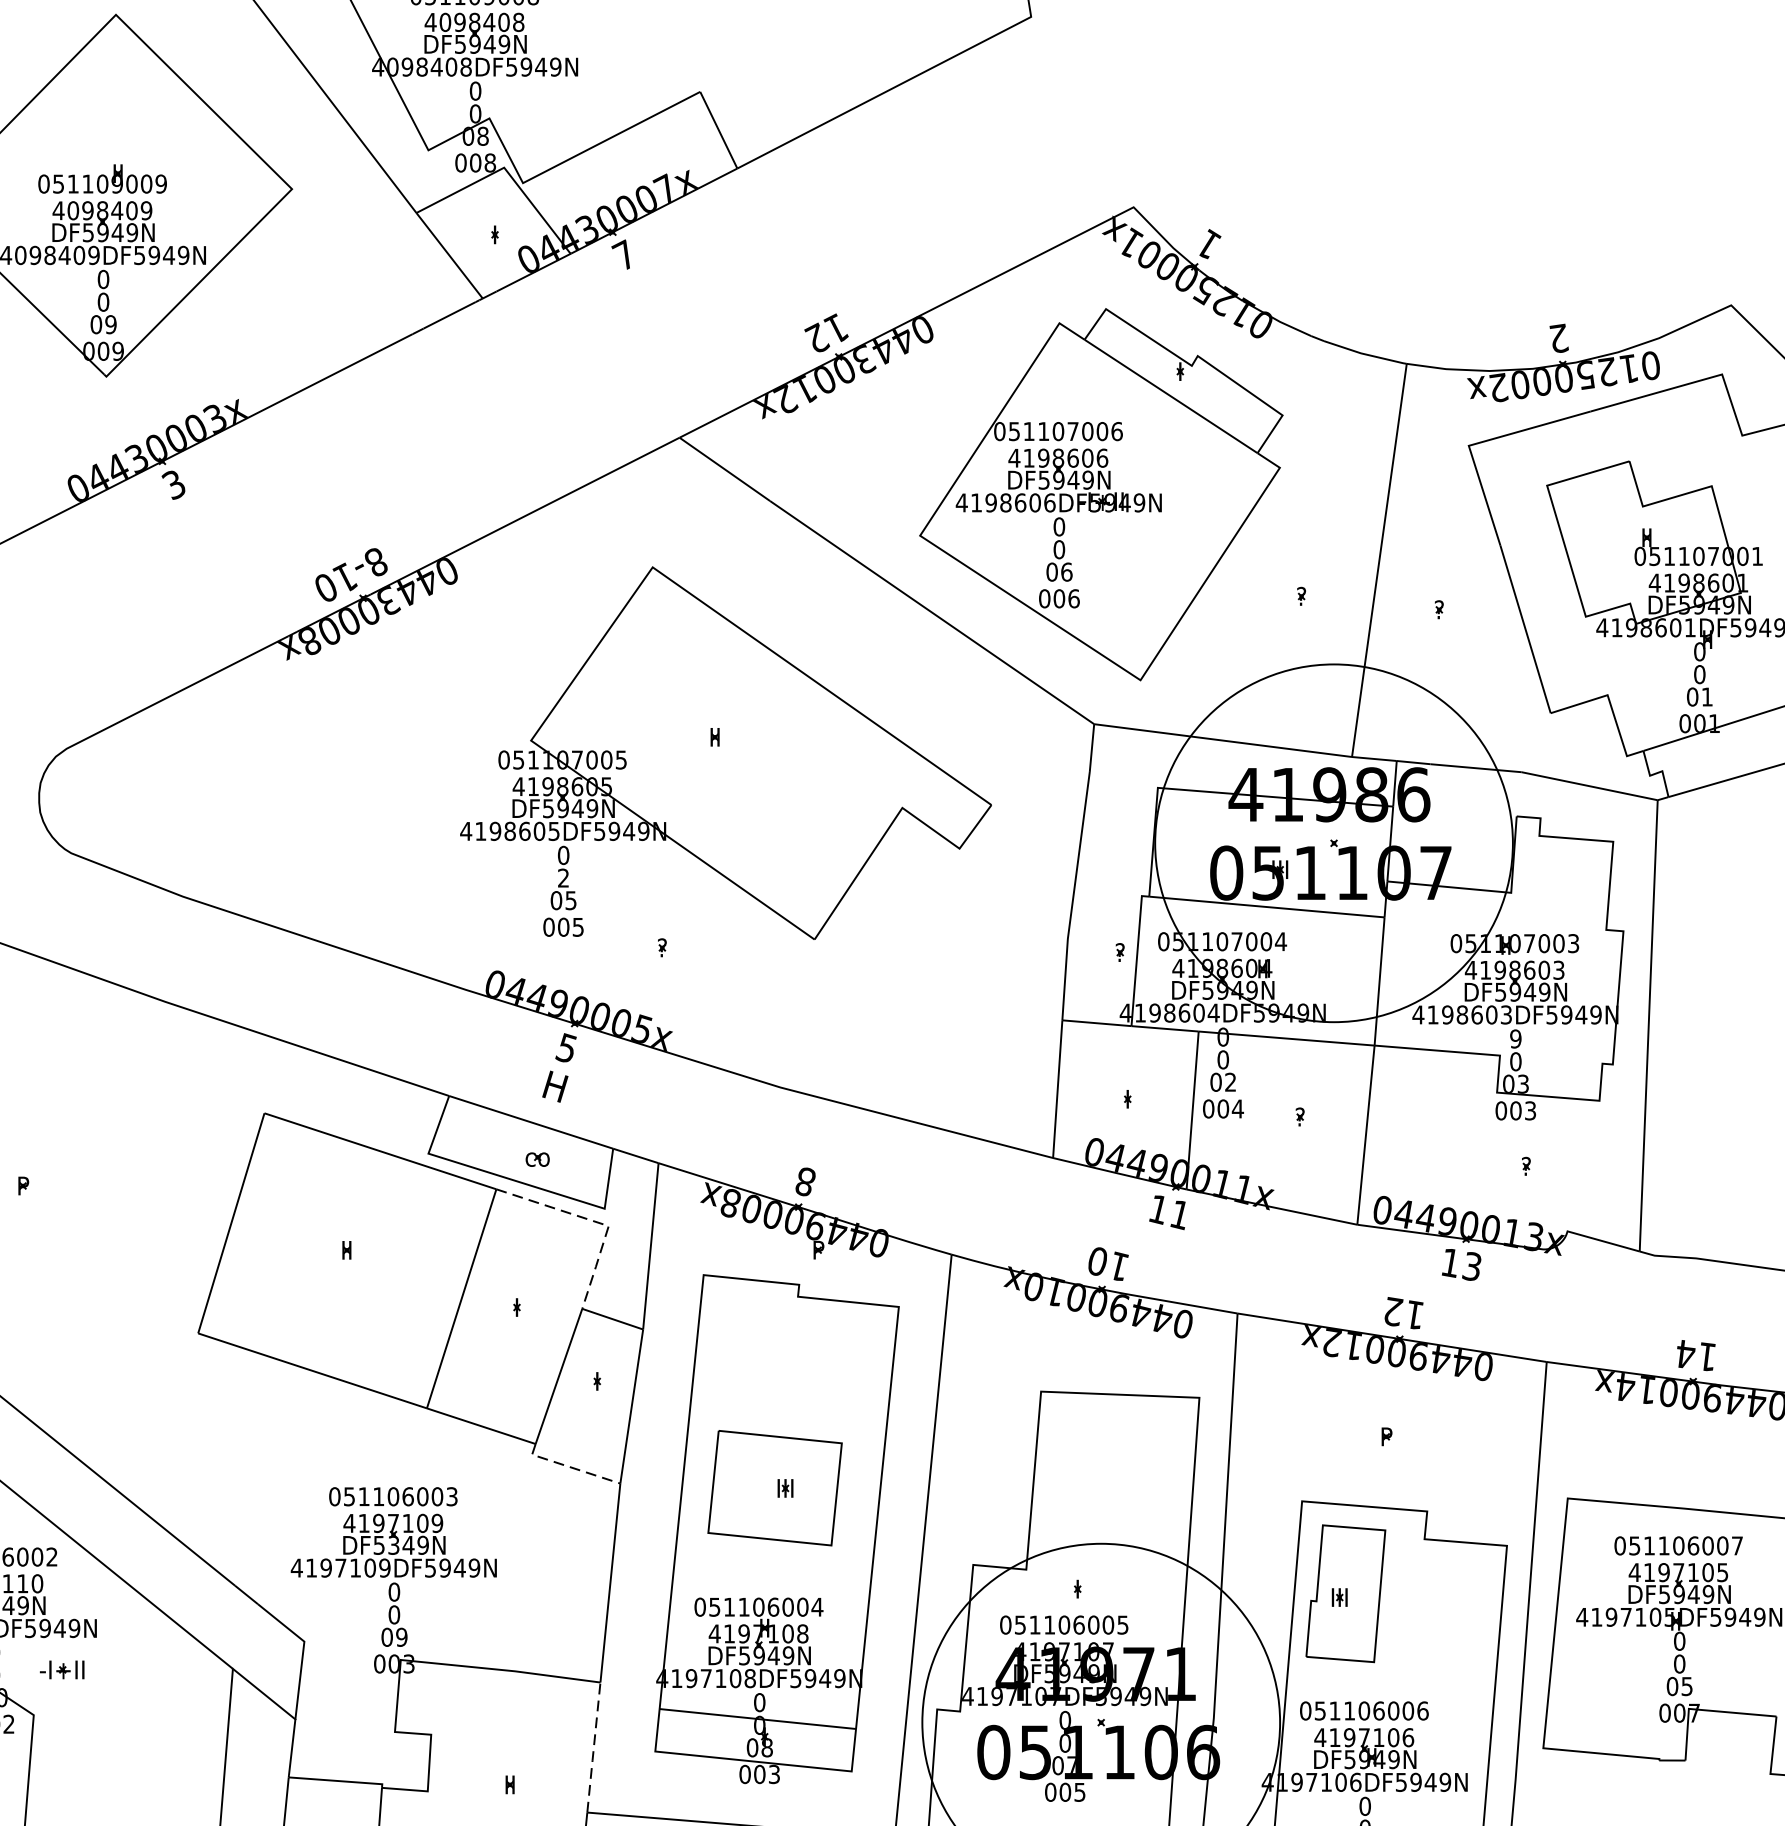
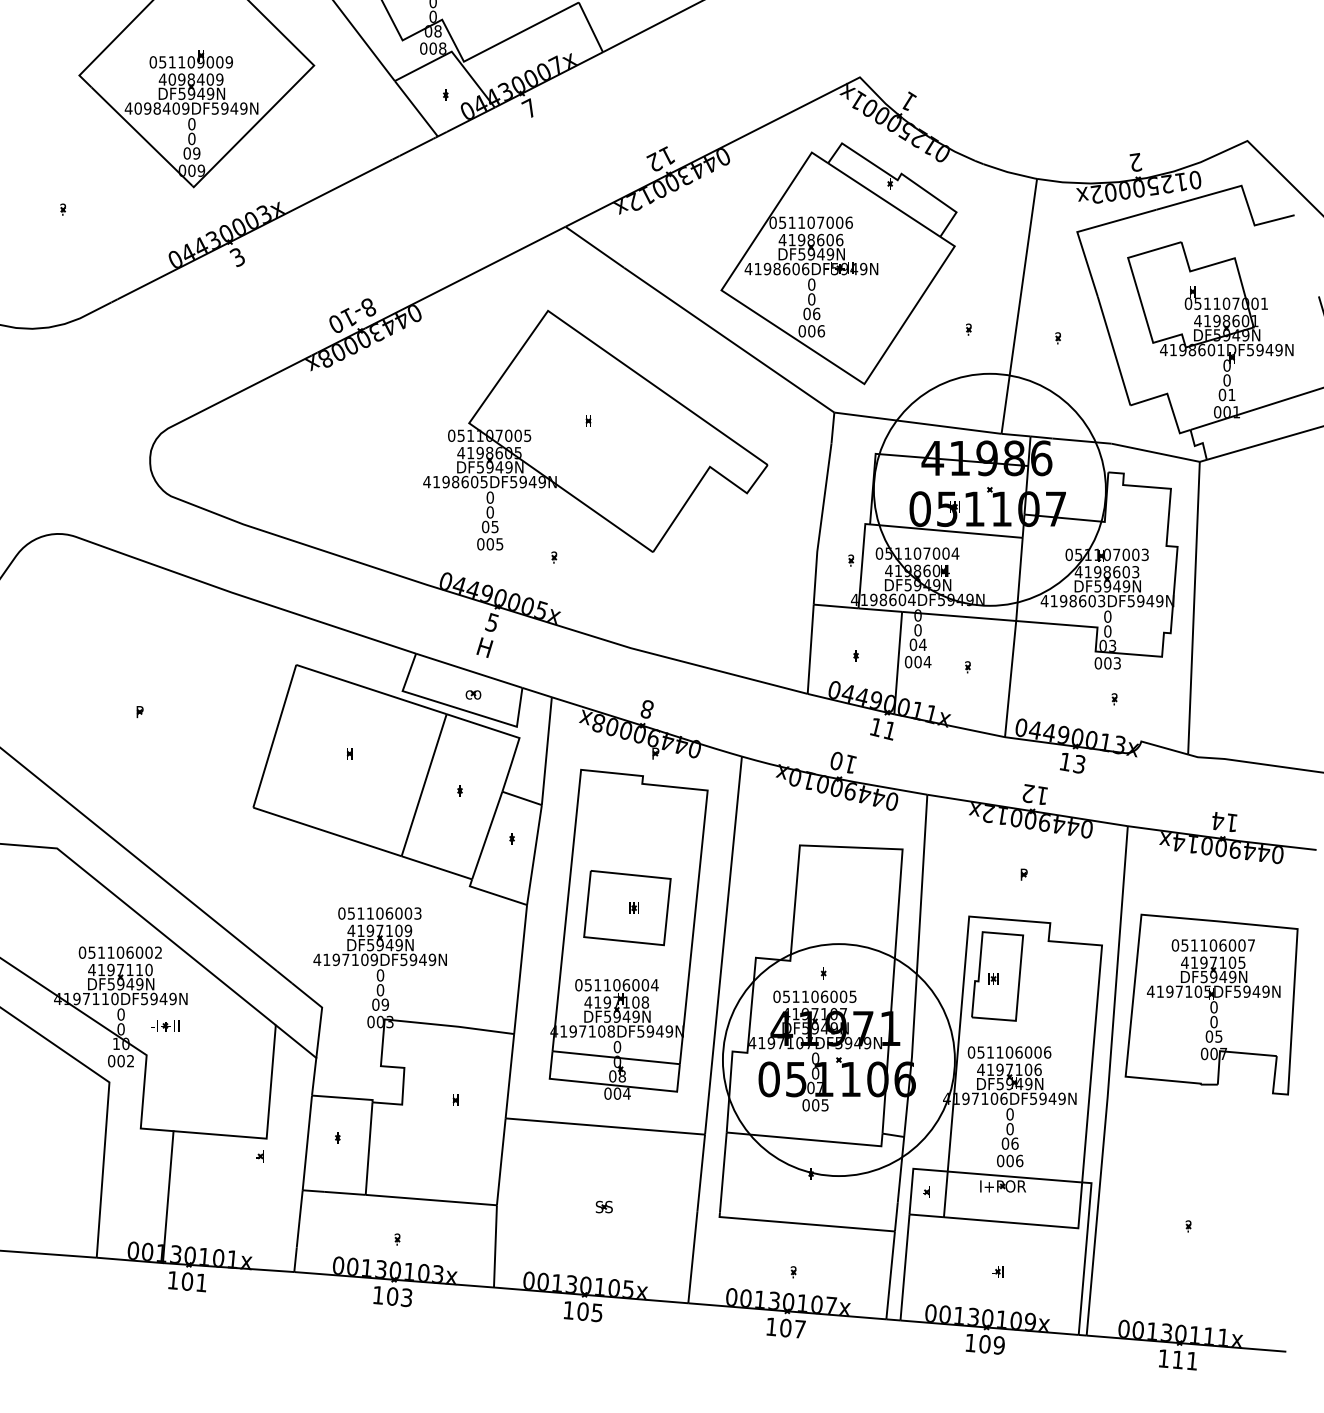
text: (562, 878) -> (489, 512), 2 -> 0
text: (1515, 1038) -> (1107, 616), 9 -> 0
text: (1230, 1081) -> (922, 644), 02 -> 04
line: (596, 1222) -> (511, 735), dashed -> solid
line: (570, 1467) -> (494, 894), dashed -> solid
text: (392, 1544) -> (379, 944), DF5349N -> DF5949N
line: (593, 1747) -> (509, 1076), dashed -> solid
text: (773, 1774) -> (626, 1093), 003 -> 004

